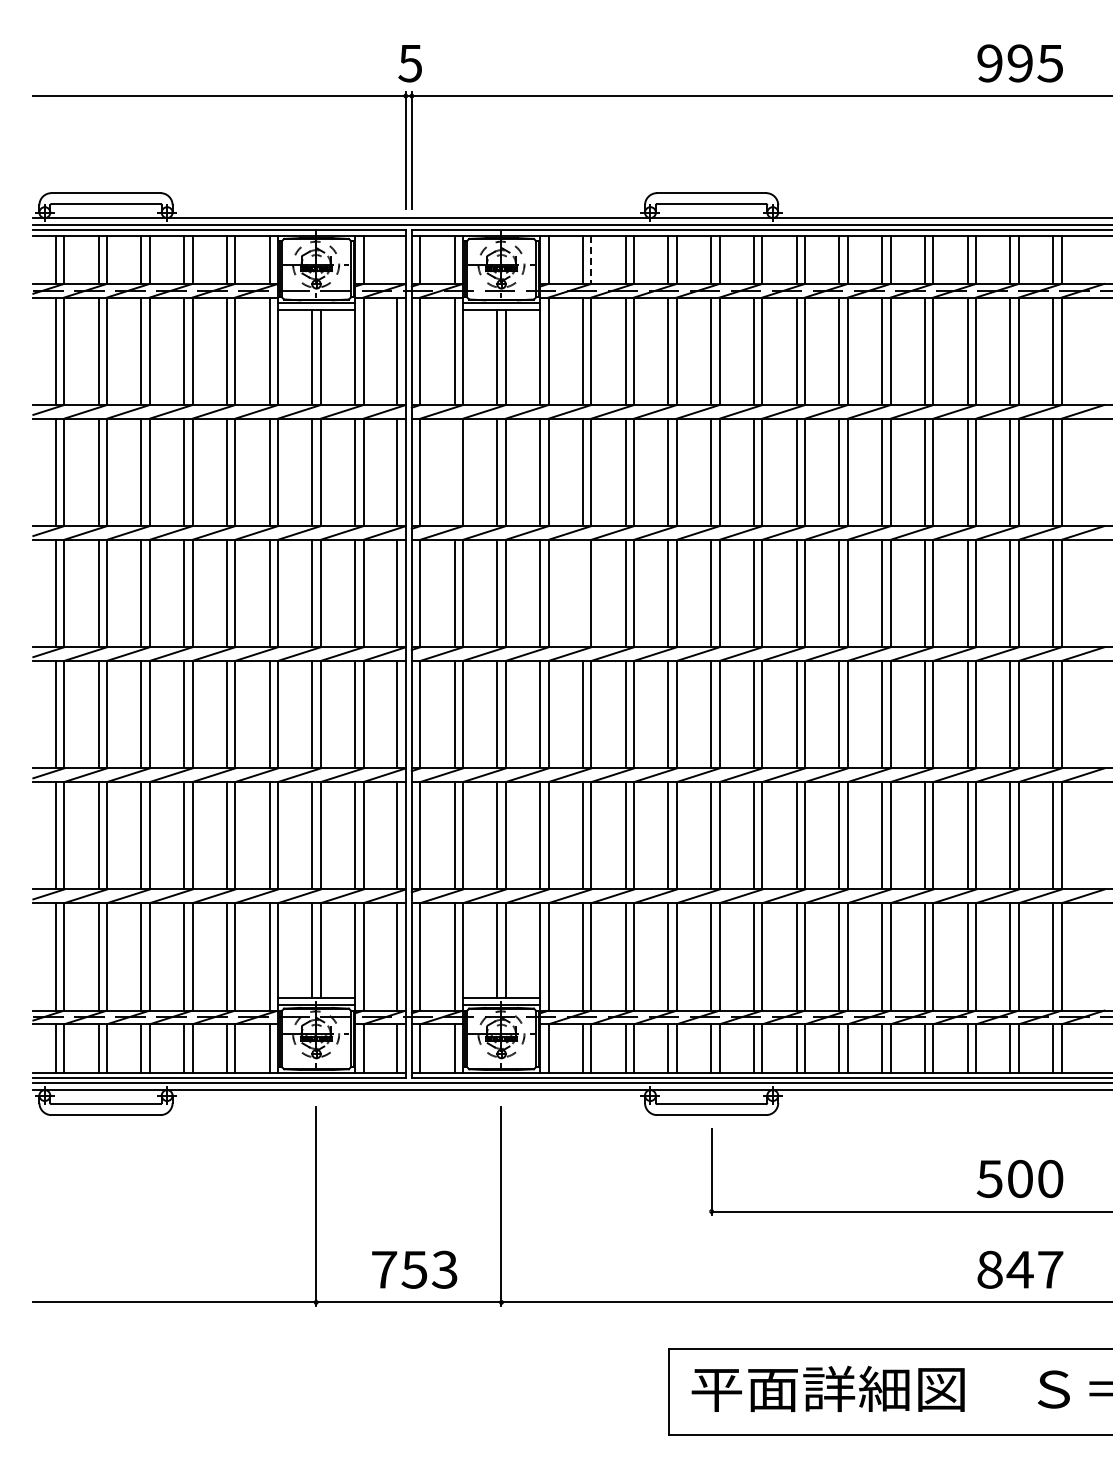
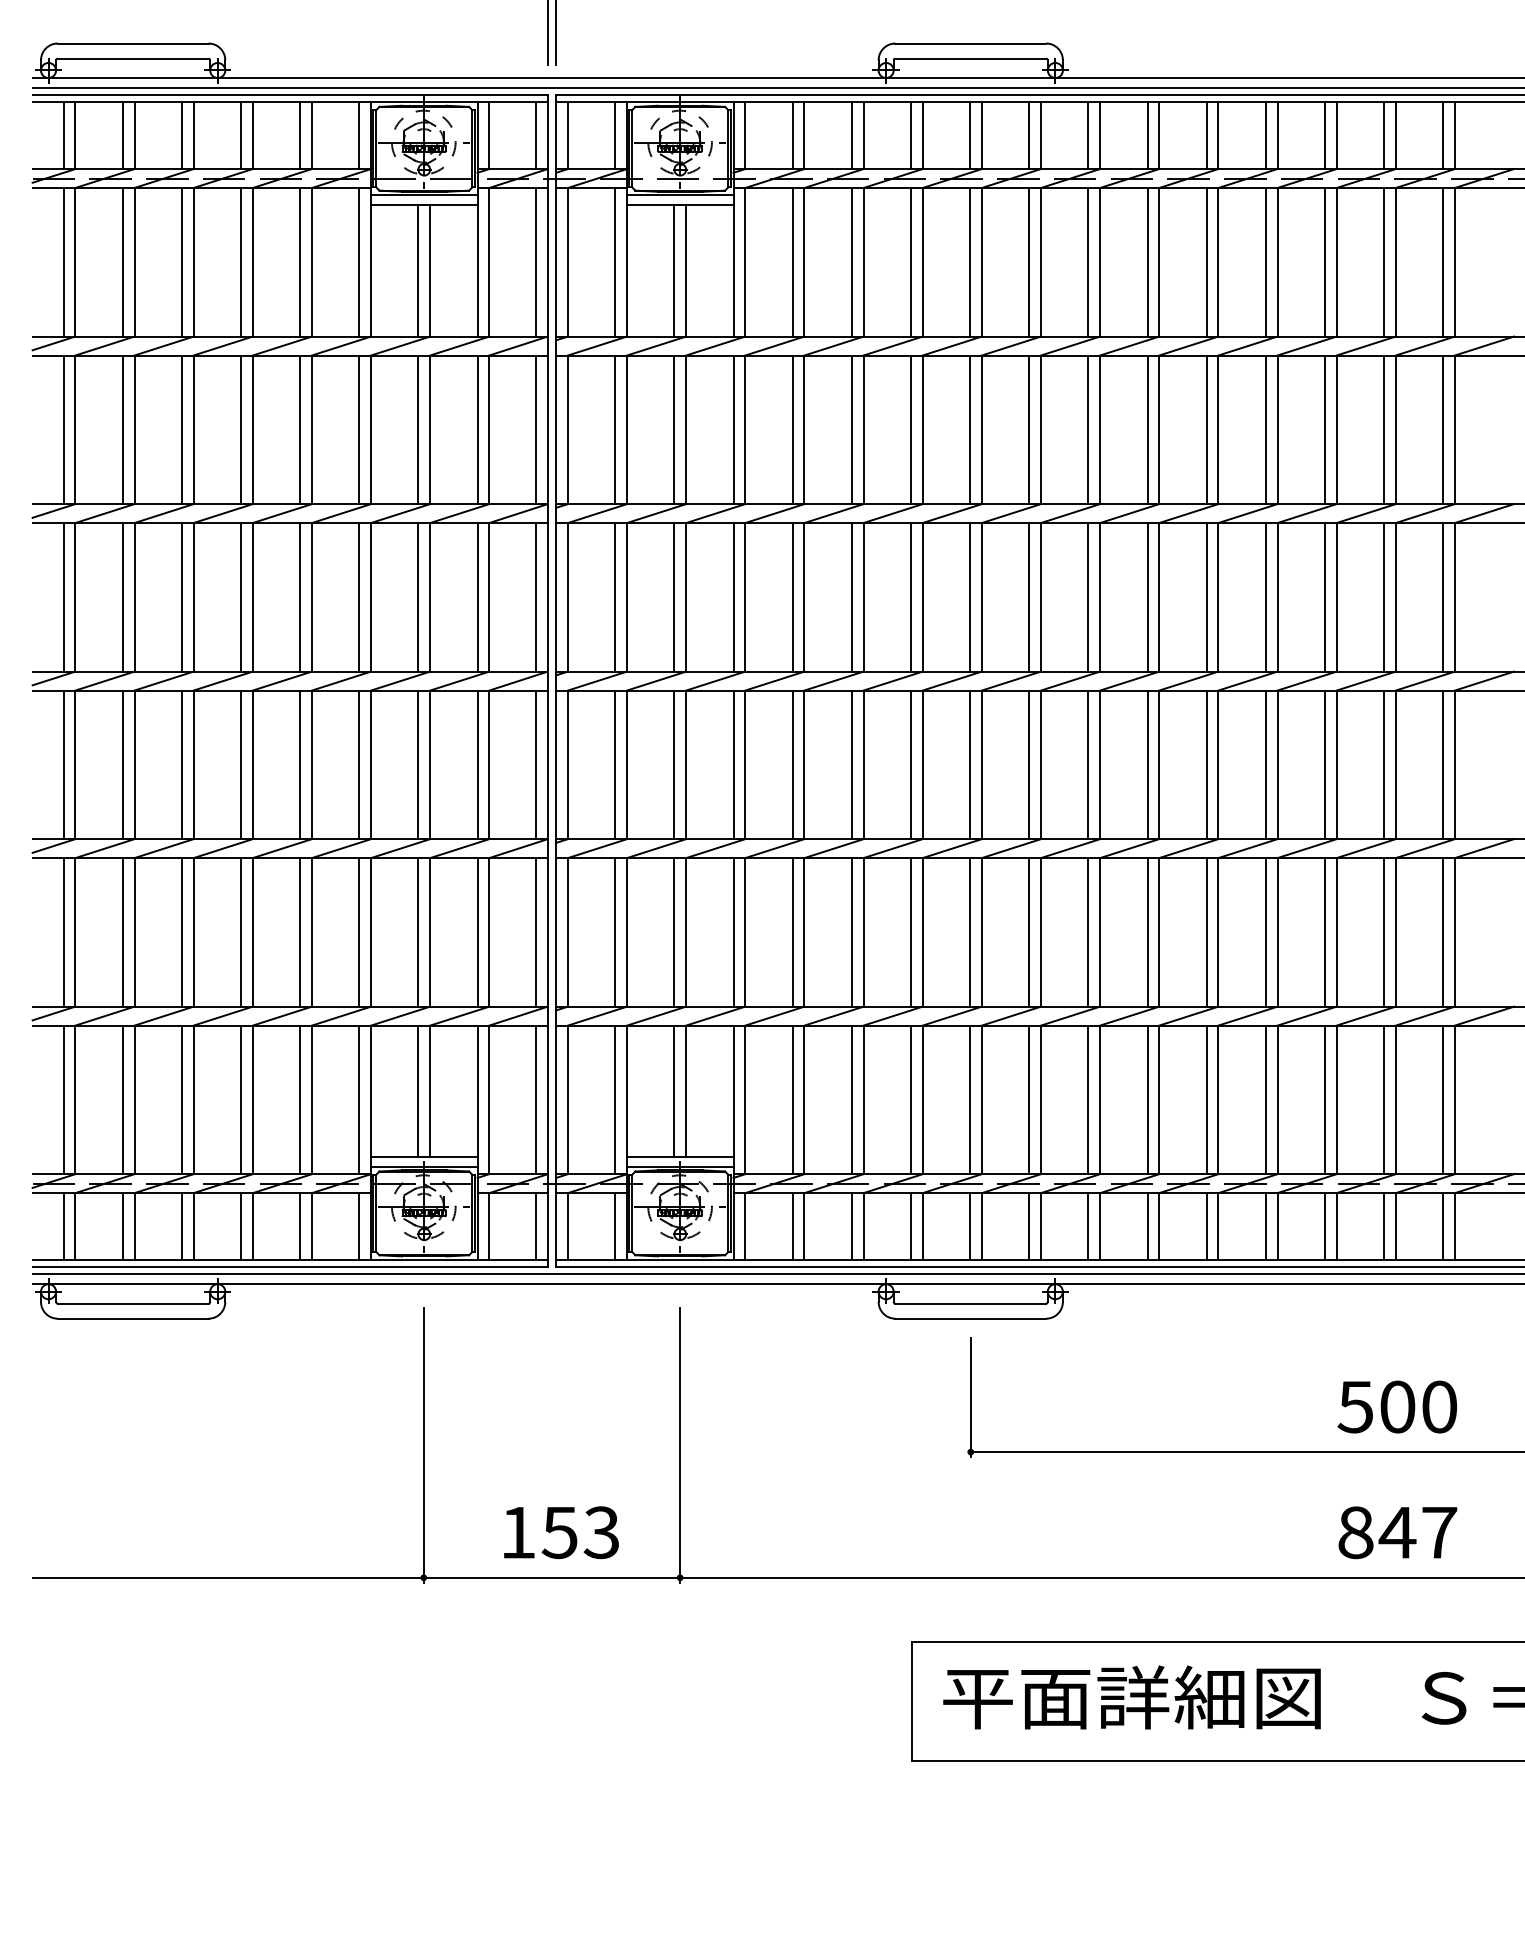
line: (397, 259) -> (536, 135), added
line: (591, 260) -> (804, 136), dashed -> solid
line: (454, 472) -> (615, 429), added
line: (582, 593) -> (792, 597), added
text: (384, 1269) -> (518, 1532), 753 -> 153

